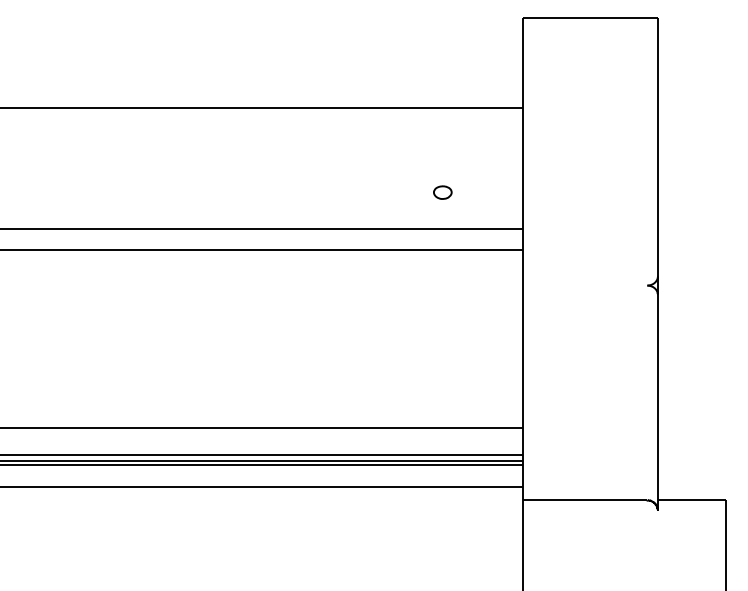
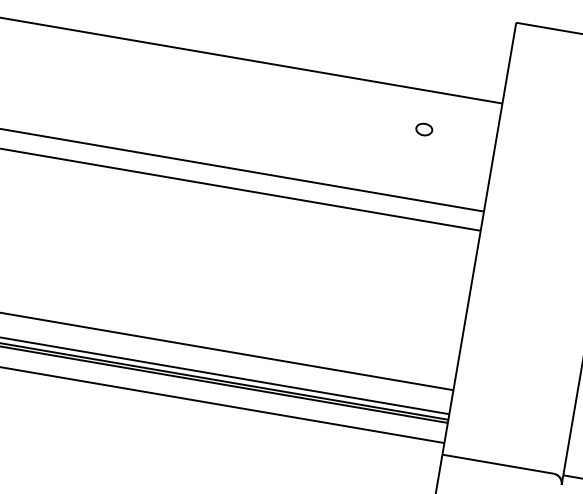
part: (442, 192) -> (423, 129), moved

